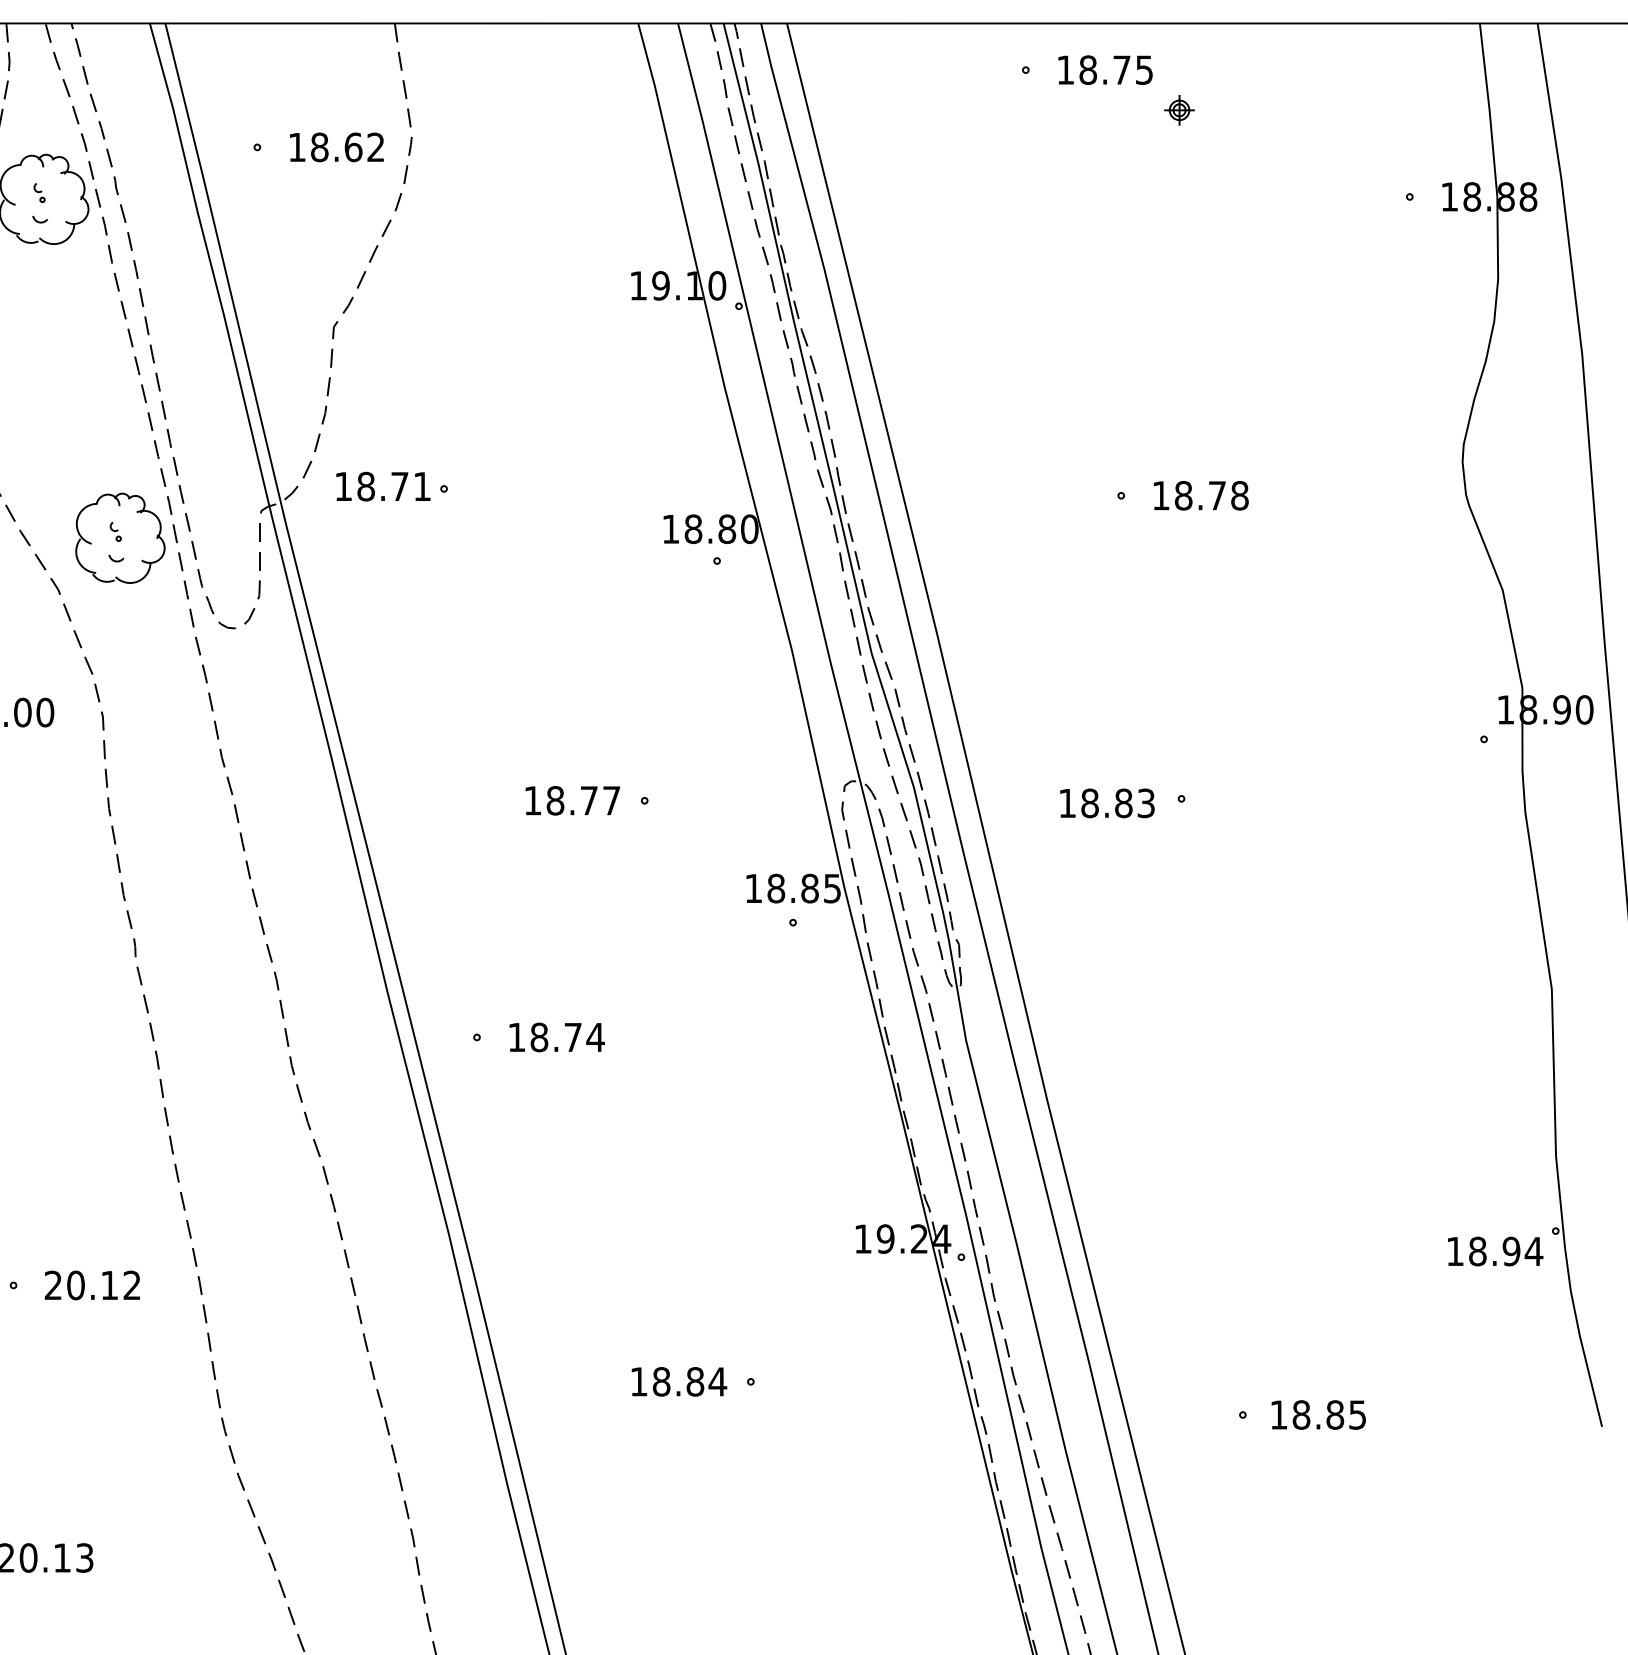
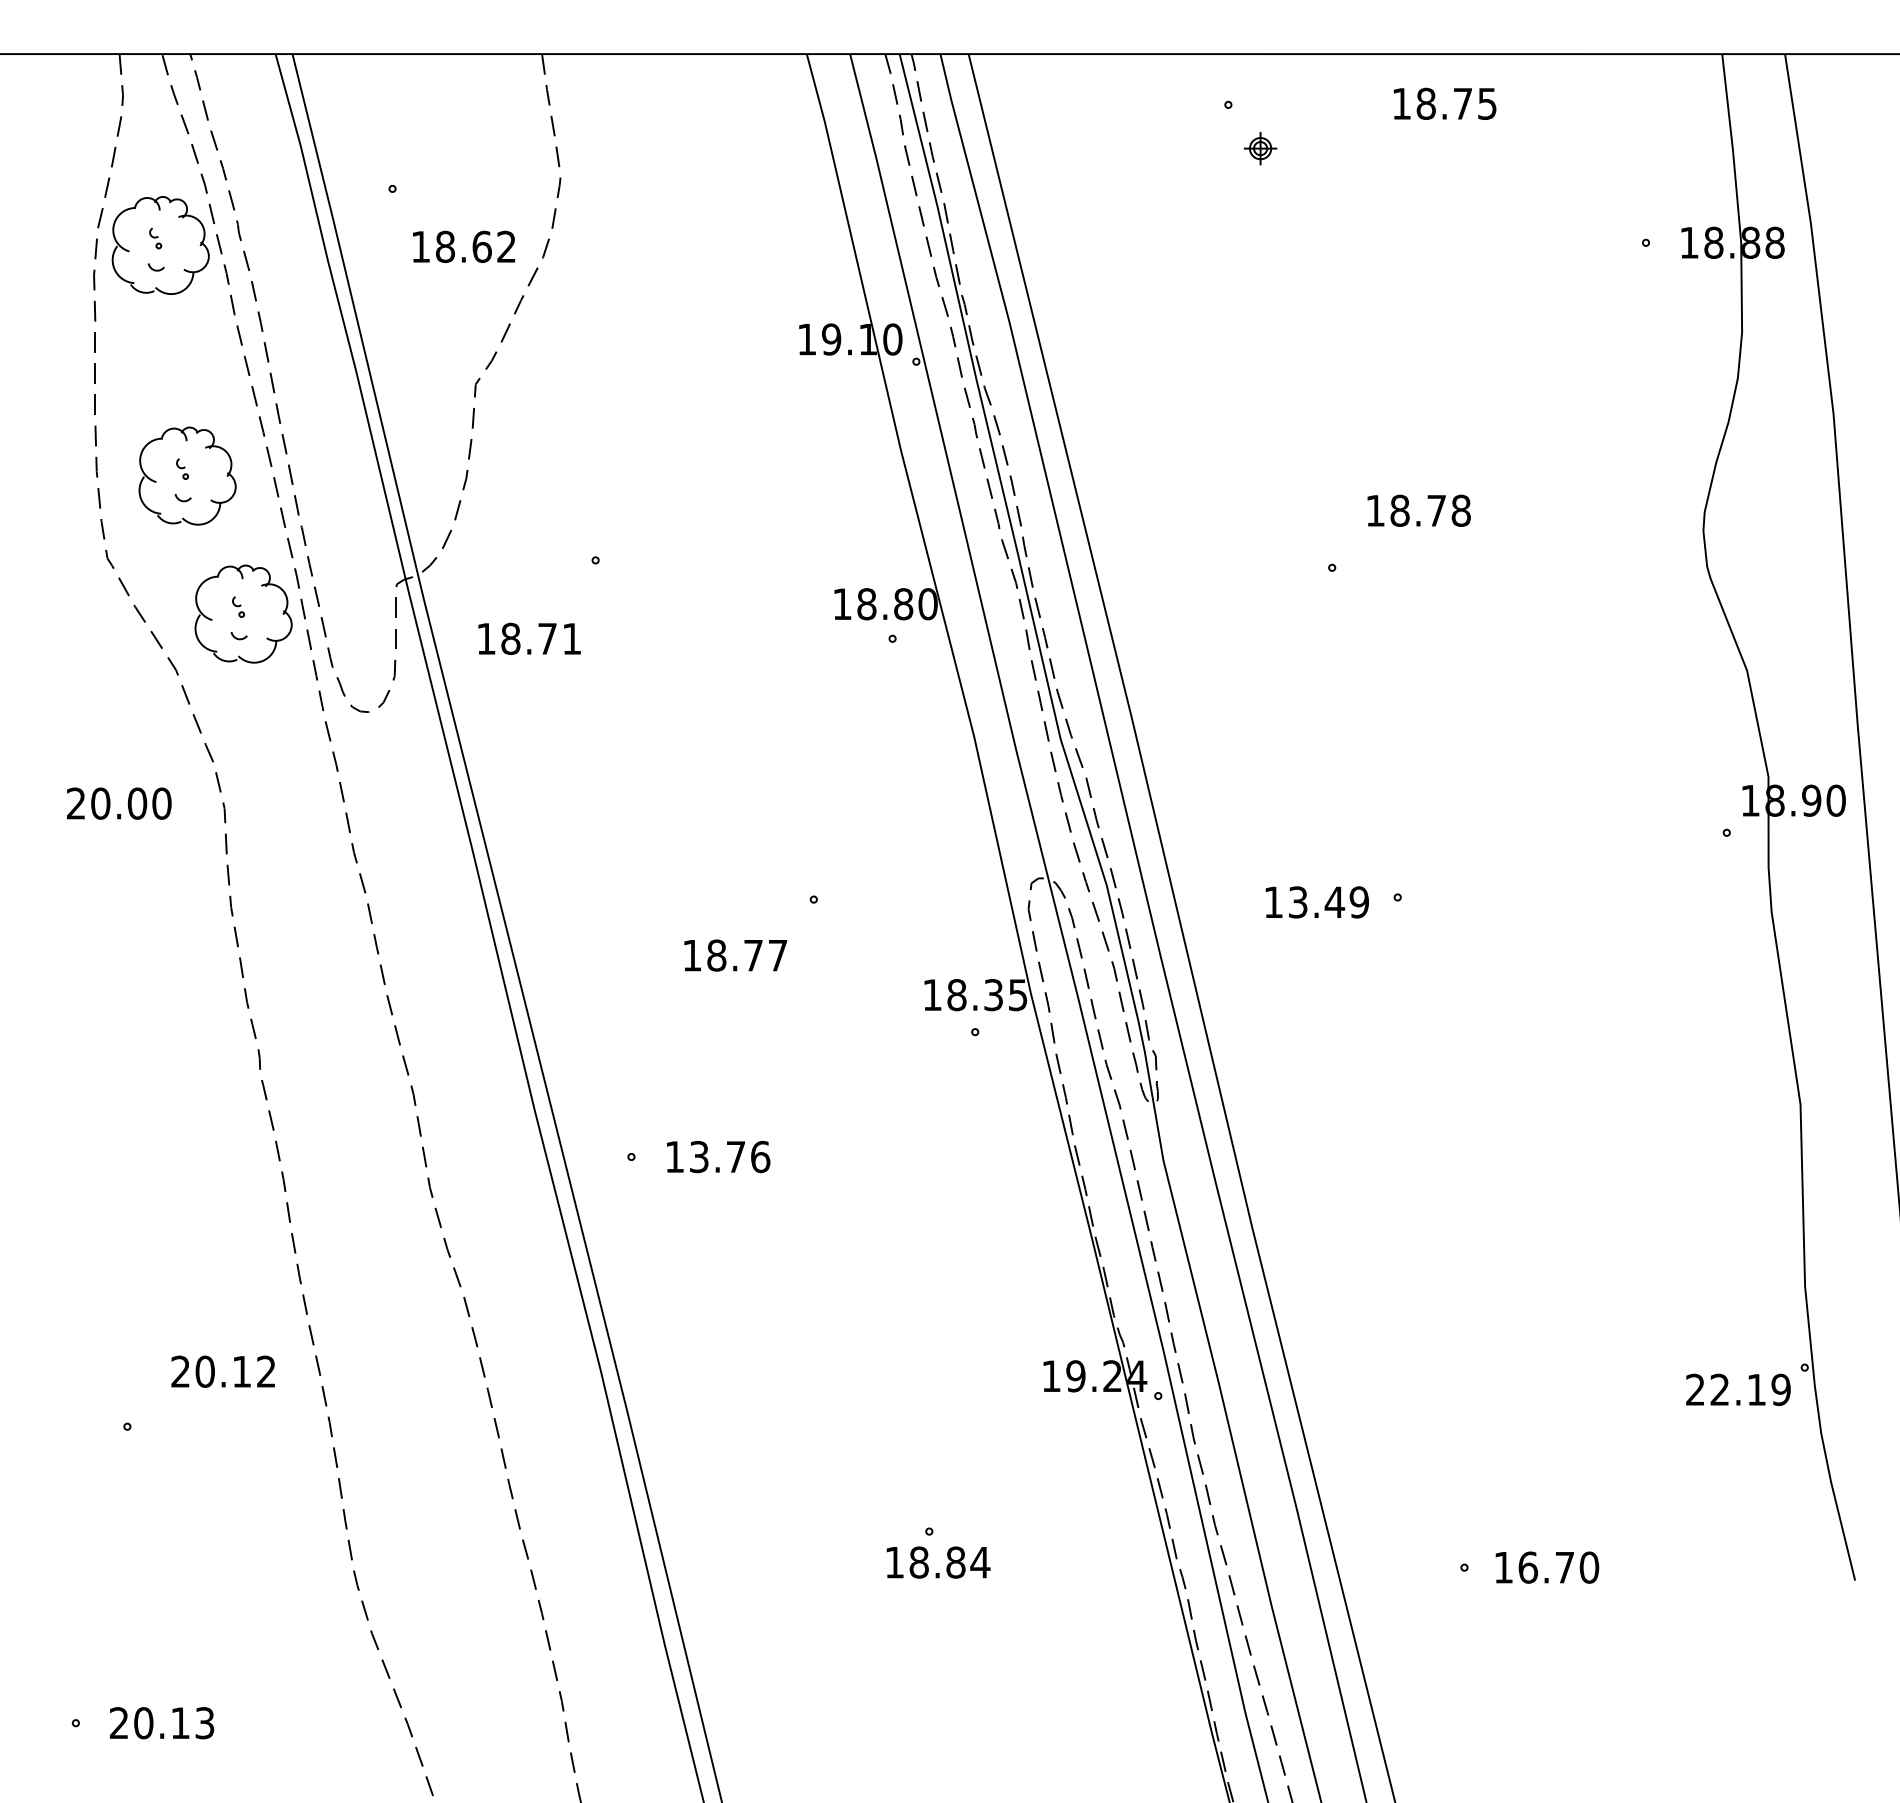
text: (1105, 69) -> (1444, 103), moved
part: (1179, 110) -> (1260, 148), moved
text: (336, 147) -> (463, 246), moved
part: (68, 410) -> (187, 475), added
text: (383, 486) -> (529, 638), moved
text: (1200, 495) -> (1418, 510), moved
text: (572, 800) -> (735, 955), moved
text: (1117, 803) -> (1328, 902), 18.83 -> 13.49
text: (809, 888) -> (993, 995), 18.85 -> 18.35
text: (567, 1036) -> (729, 1156), 18.74 -> 13.76
text: (1494, 1251) -> (1738, 1389), 18.94 -> 22.19
text: (91, 1285) -> (222, 1371), moved
text: (679, 1381) -> (938, 1562), moved
text: (1329, 1414) -> (1558, 1567), 18.85 -> 16.70

